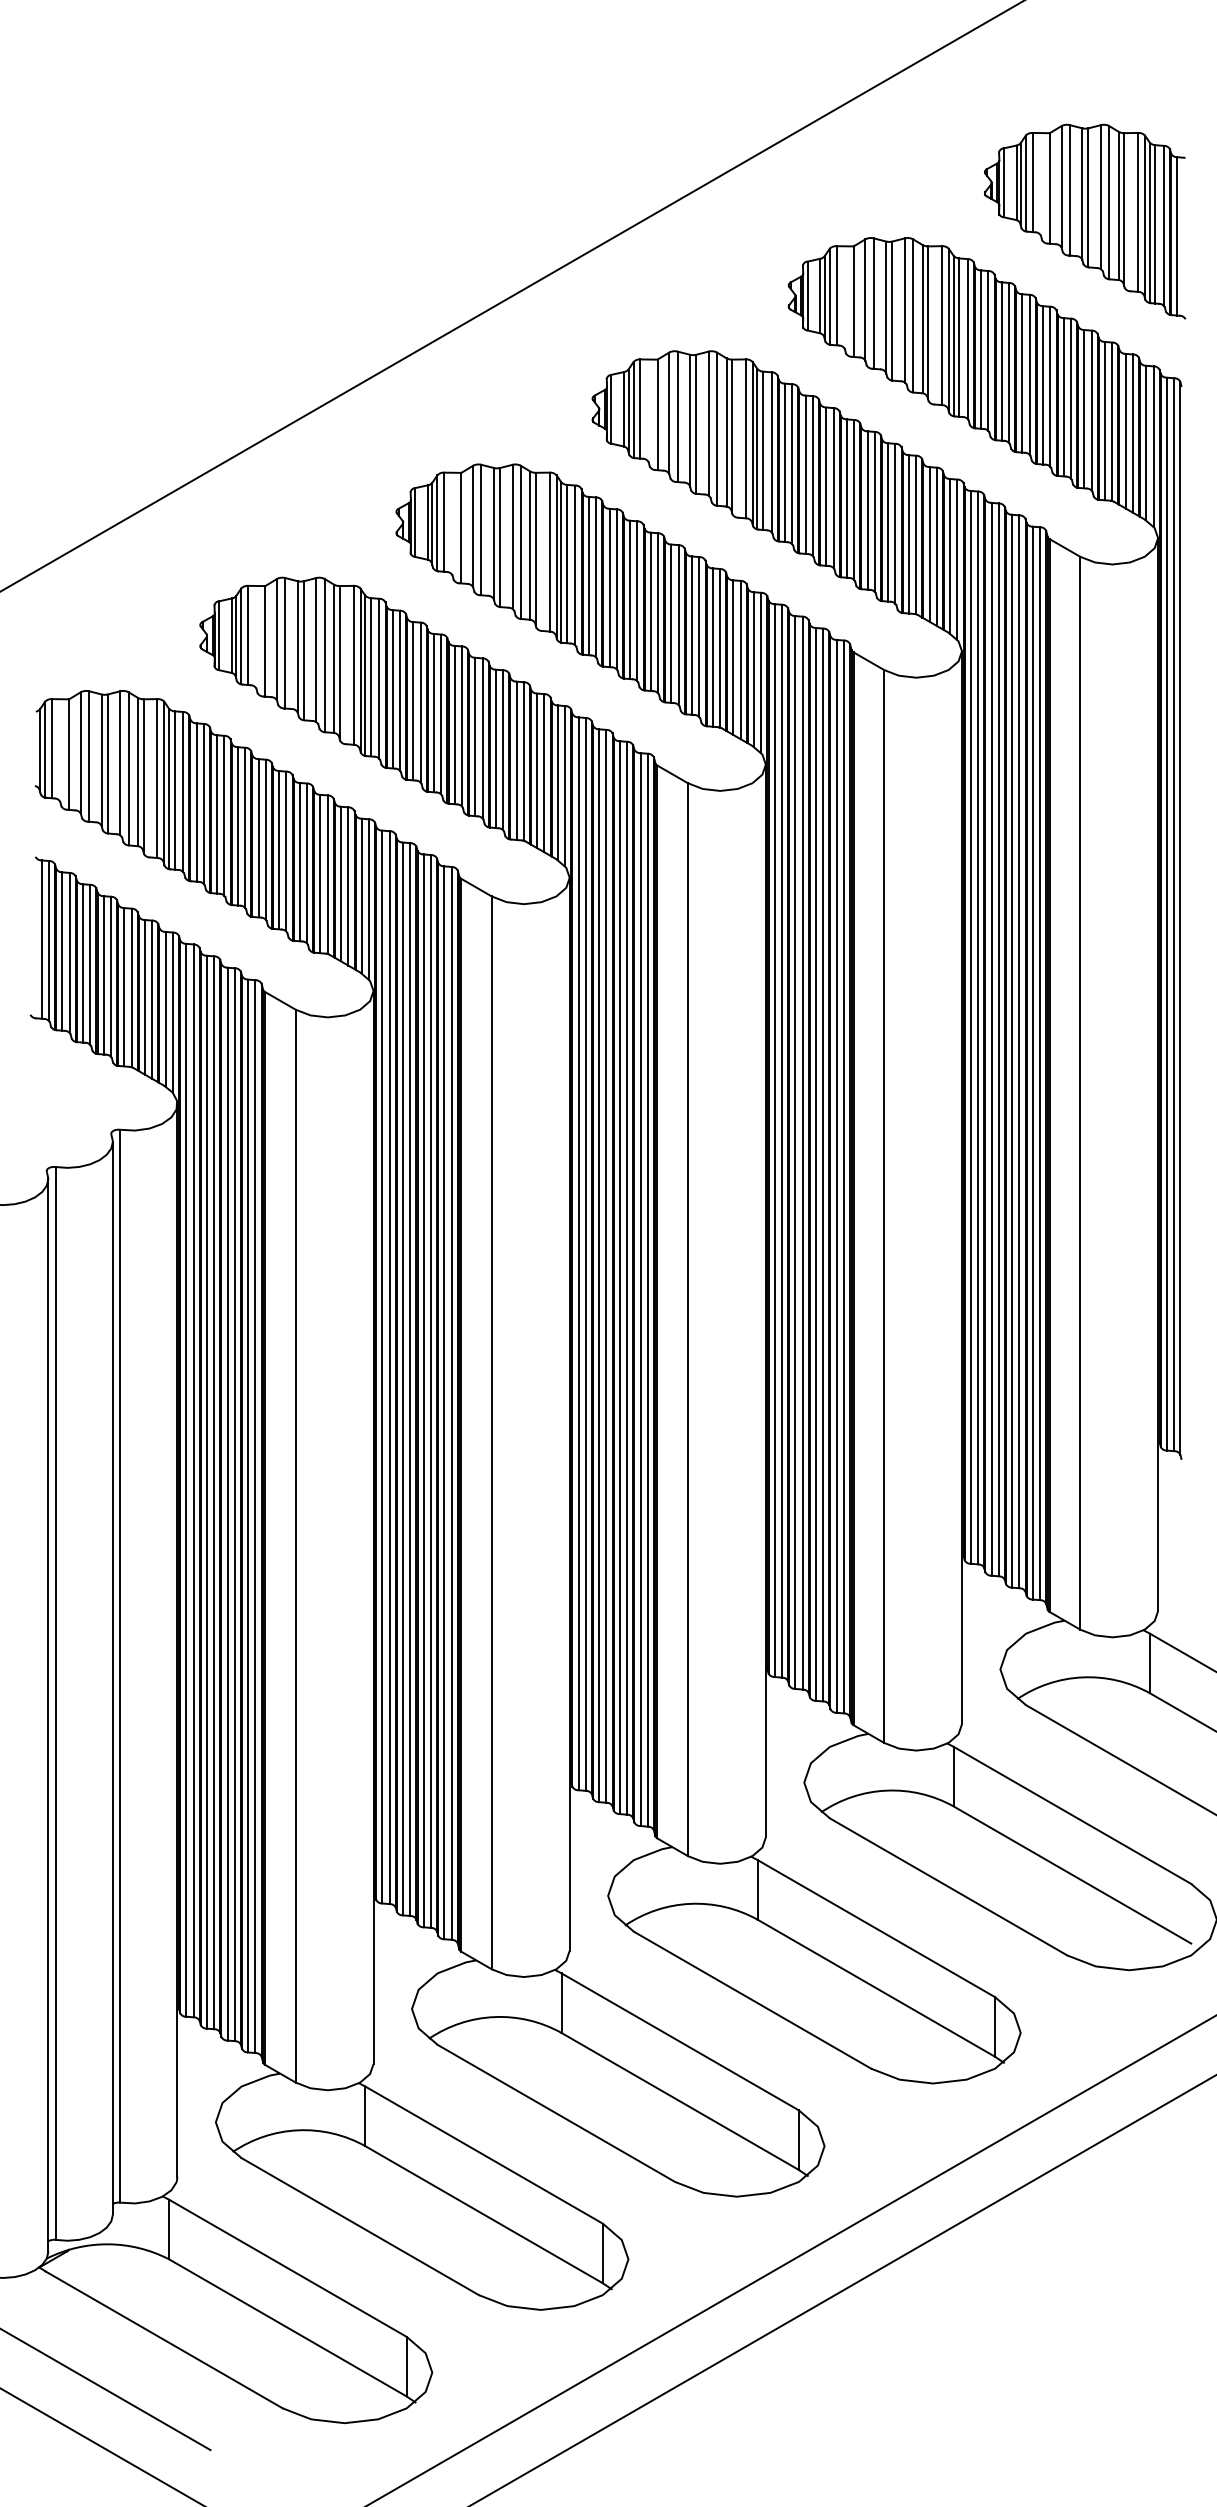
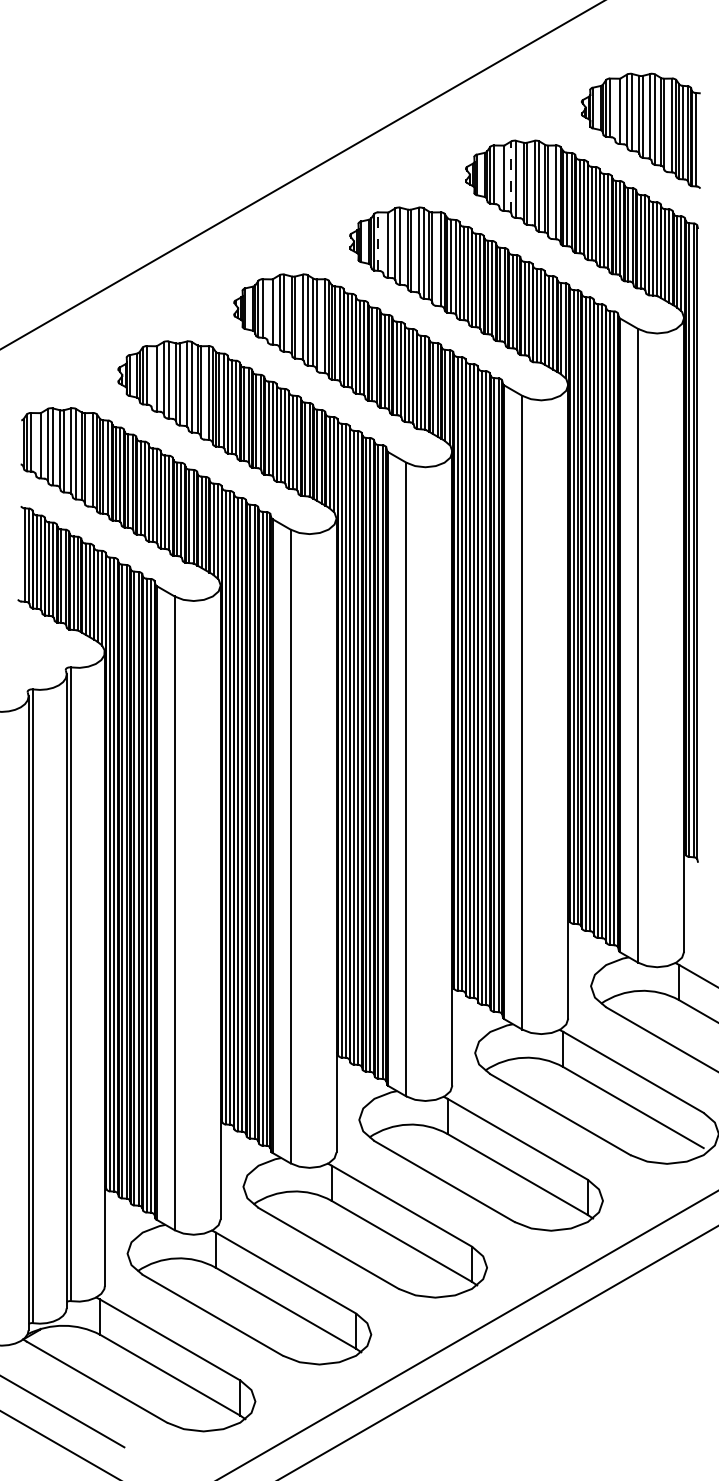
line: (865, 300) -> (511, 177), solid -> dashed
line: (640, 408) -> (378, 241), solid -> dashed

